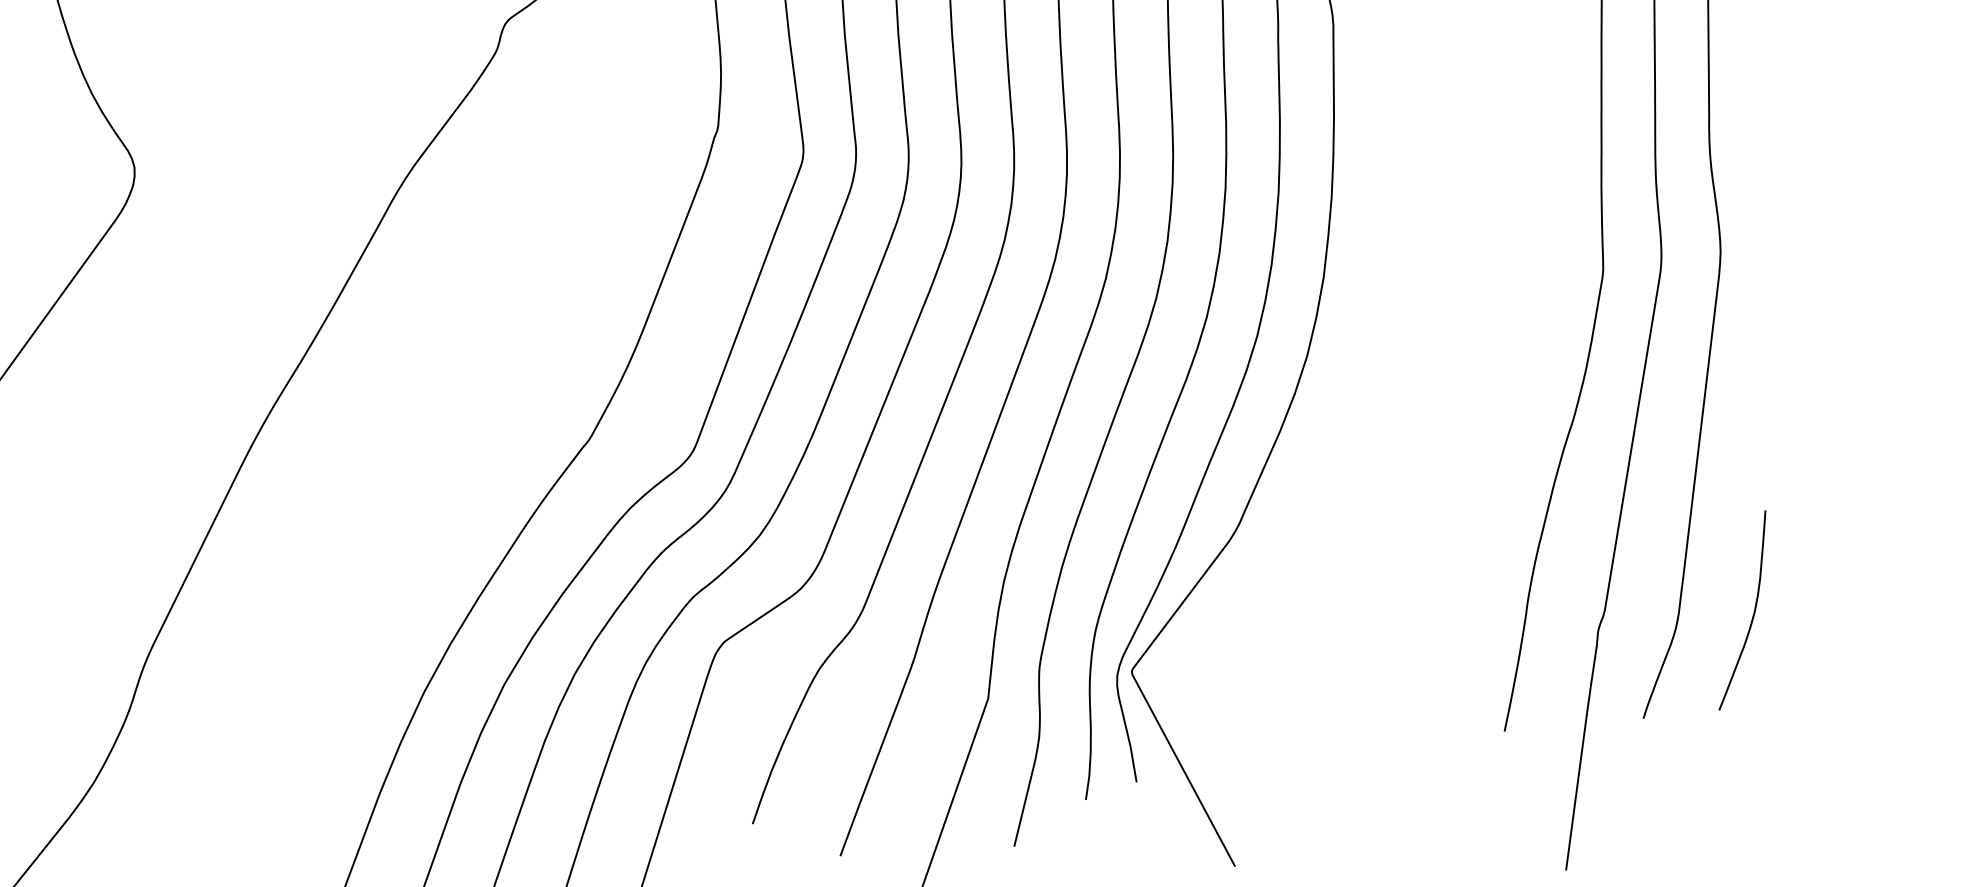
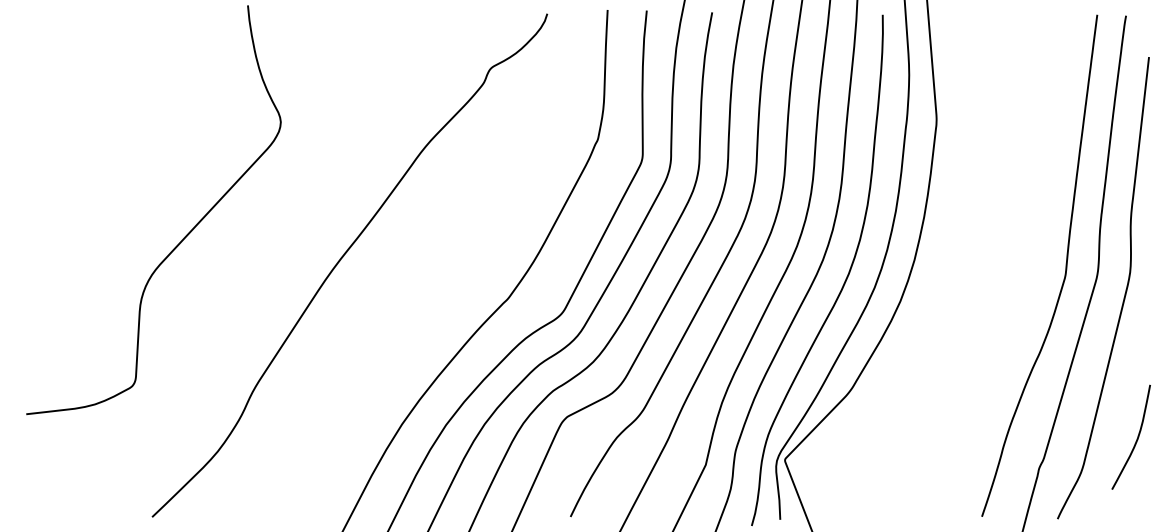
curve: (1752, 611) -> (1136, 438), moved

